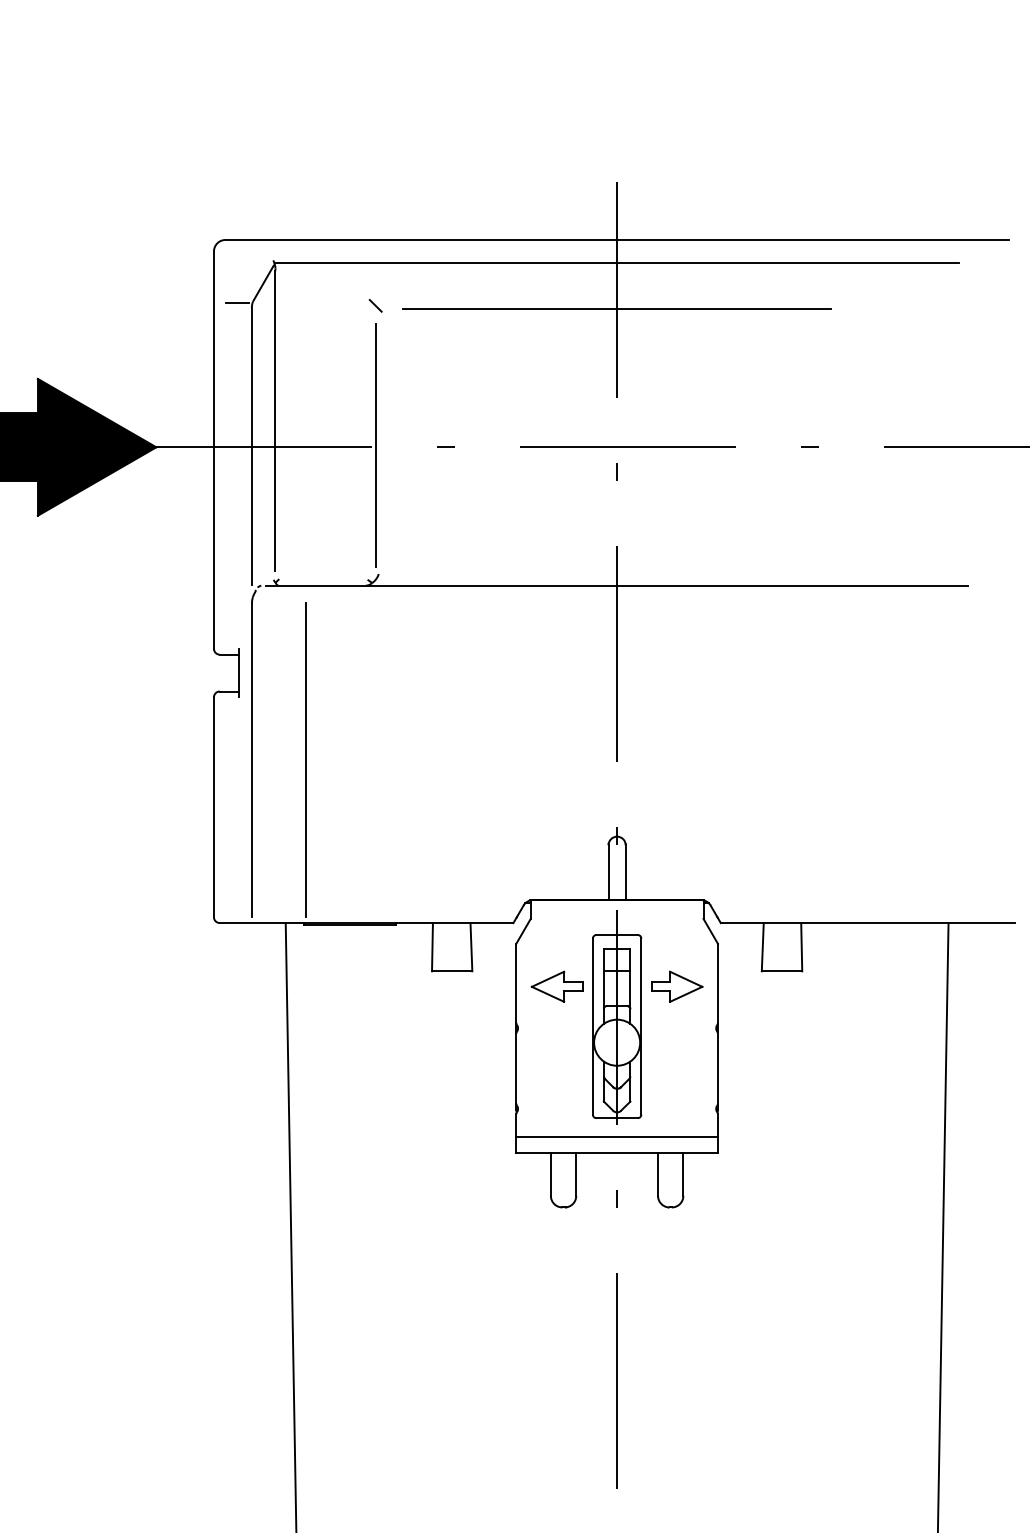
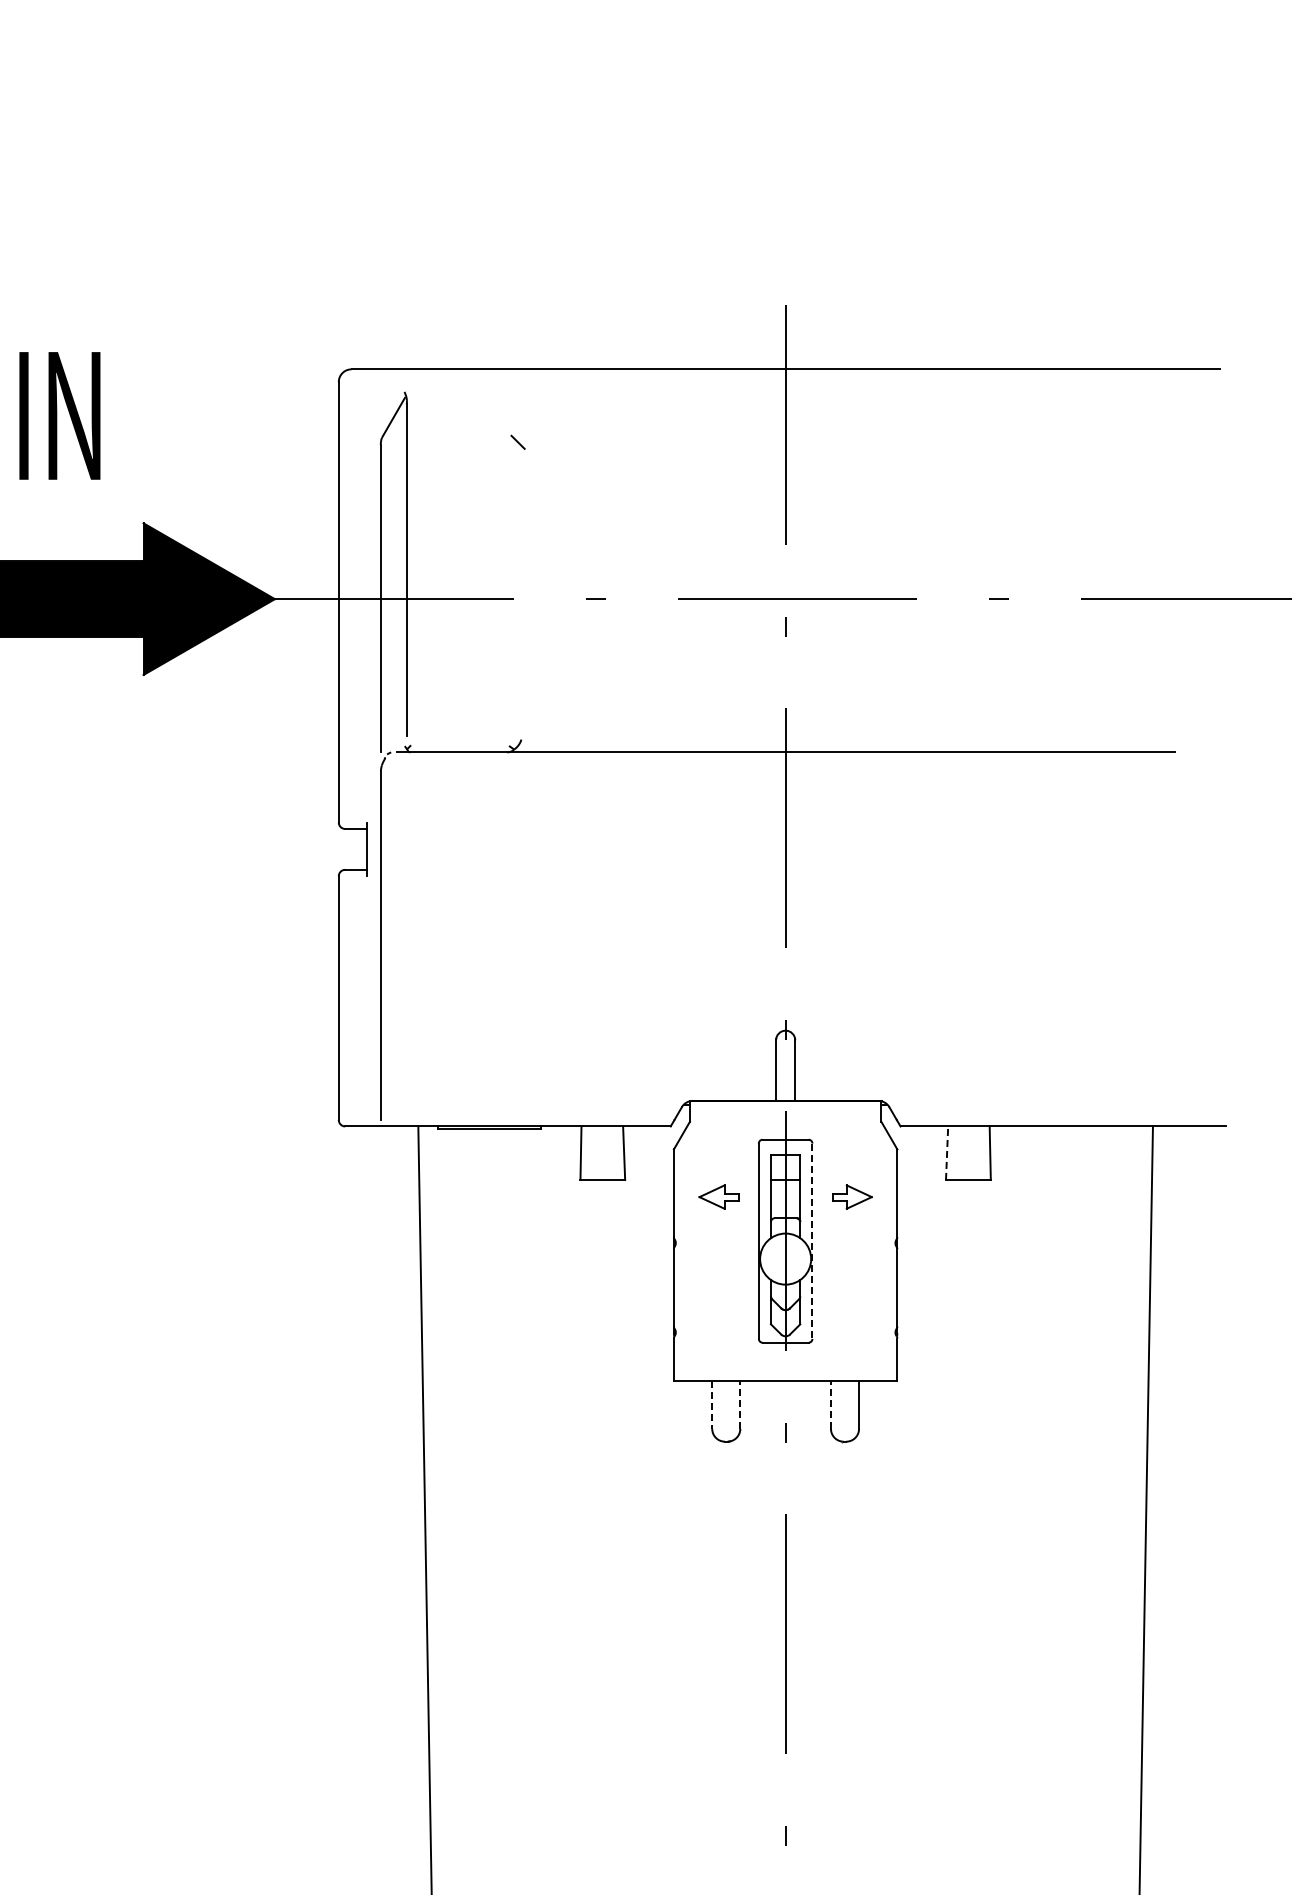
line: (617, 262) -> (785, 394), removed
line: (237, 303) -> (364, 439), removed
line: (617, 308) -> (785, 445), removed
line: (376, 445) -> (518, 597), removed
line: (305, 759) -> (440, 945), removed
line: (763, 947) -> (947, 1153), solid -> dashed
part: (556, 986) -> (718, 1196), size x0.7
part: (677, 986) -> (852, 1196), size x0.7
line: (641, 1026) -> (812, 1241), solid -> dashed
line: (617, 1136) -> (785, 1363), removed
line: (551, 1173) -> (712, 1404), solid -> dashed
line: (576, 1173) -> (740, 1404), solid -> dashed
line: (657, 1173) -> (830, 1404), solid -> dashed

